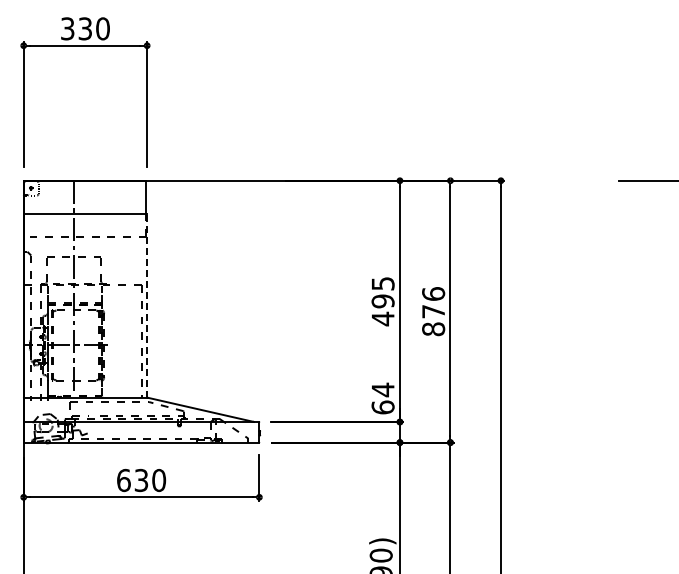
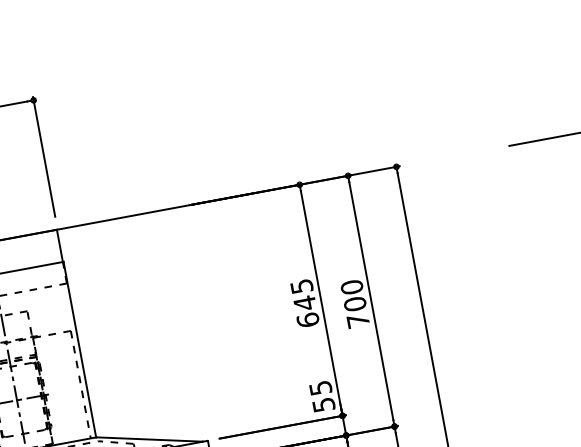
line: (147, 306) -> (80, 350), dashed -> solid
text: (382, 310) -> (306, 312), 495 -> 645
text: (433, 311) -> (355, 304), 876 -> 700
text: (382, 398) -> (321, 396), 64 -> 55

